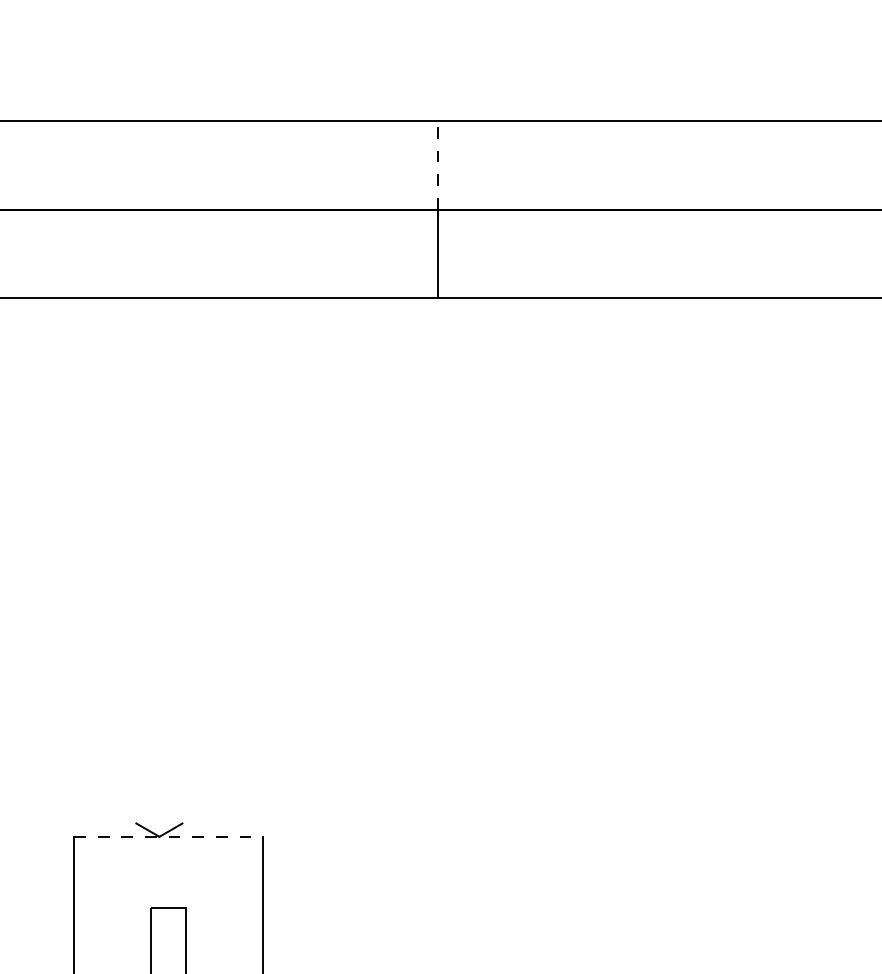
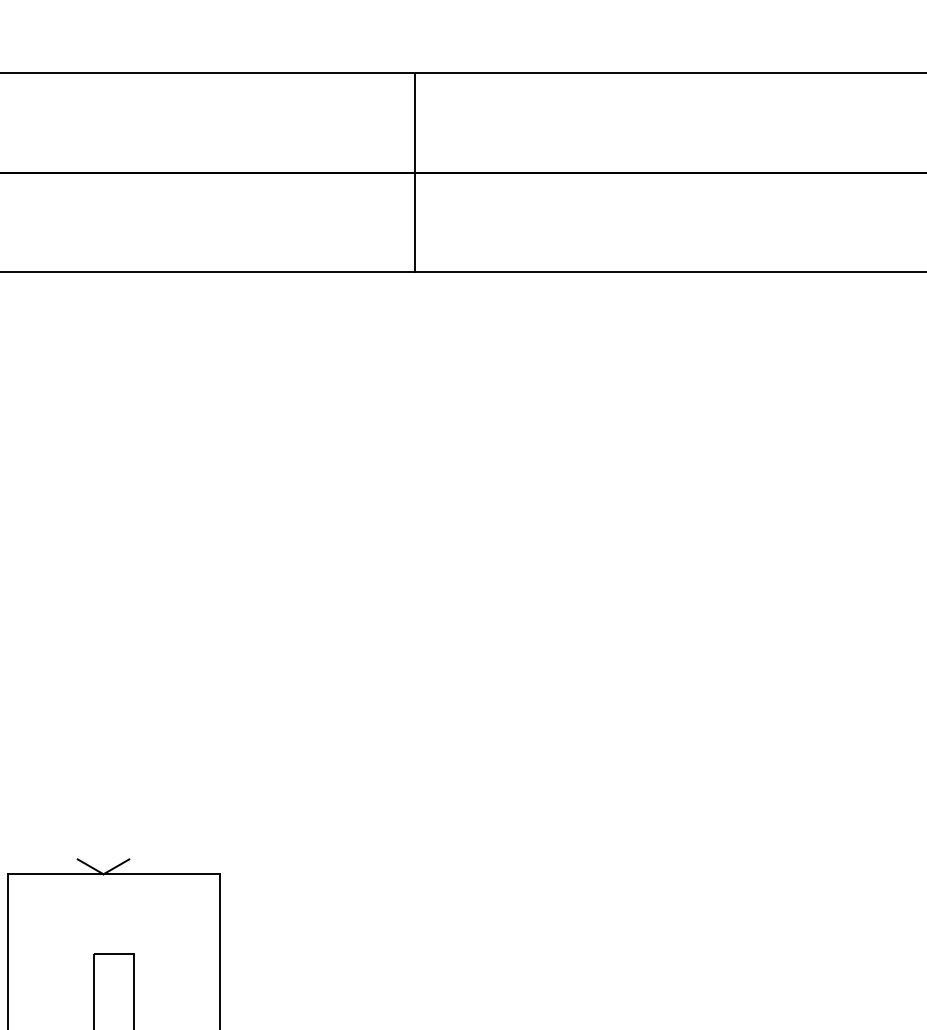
line: (437, 164) -> (414, 122), dashed -> solid
line: (169, 836) -> (114, 873), dashed -> solid

